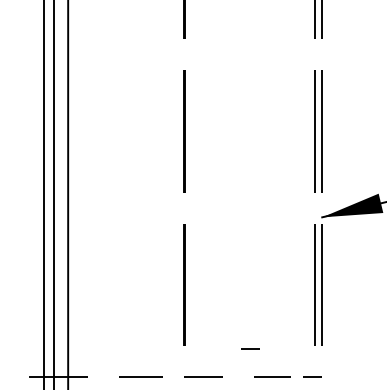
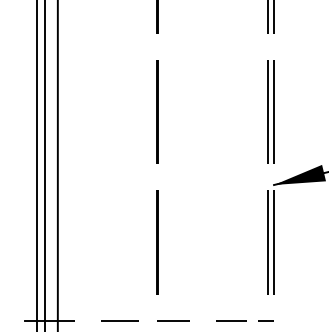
line: (250, 348) -> (213, 296), removed

